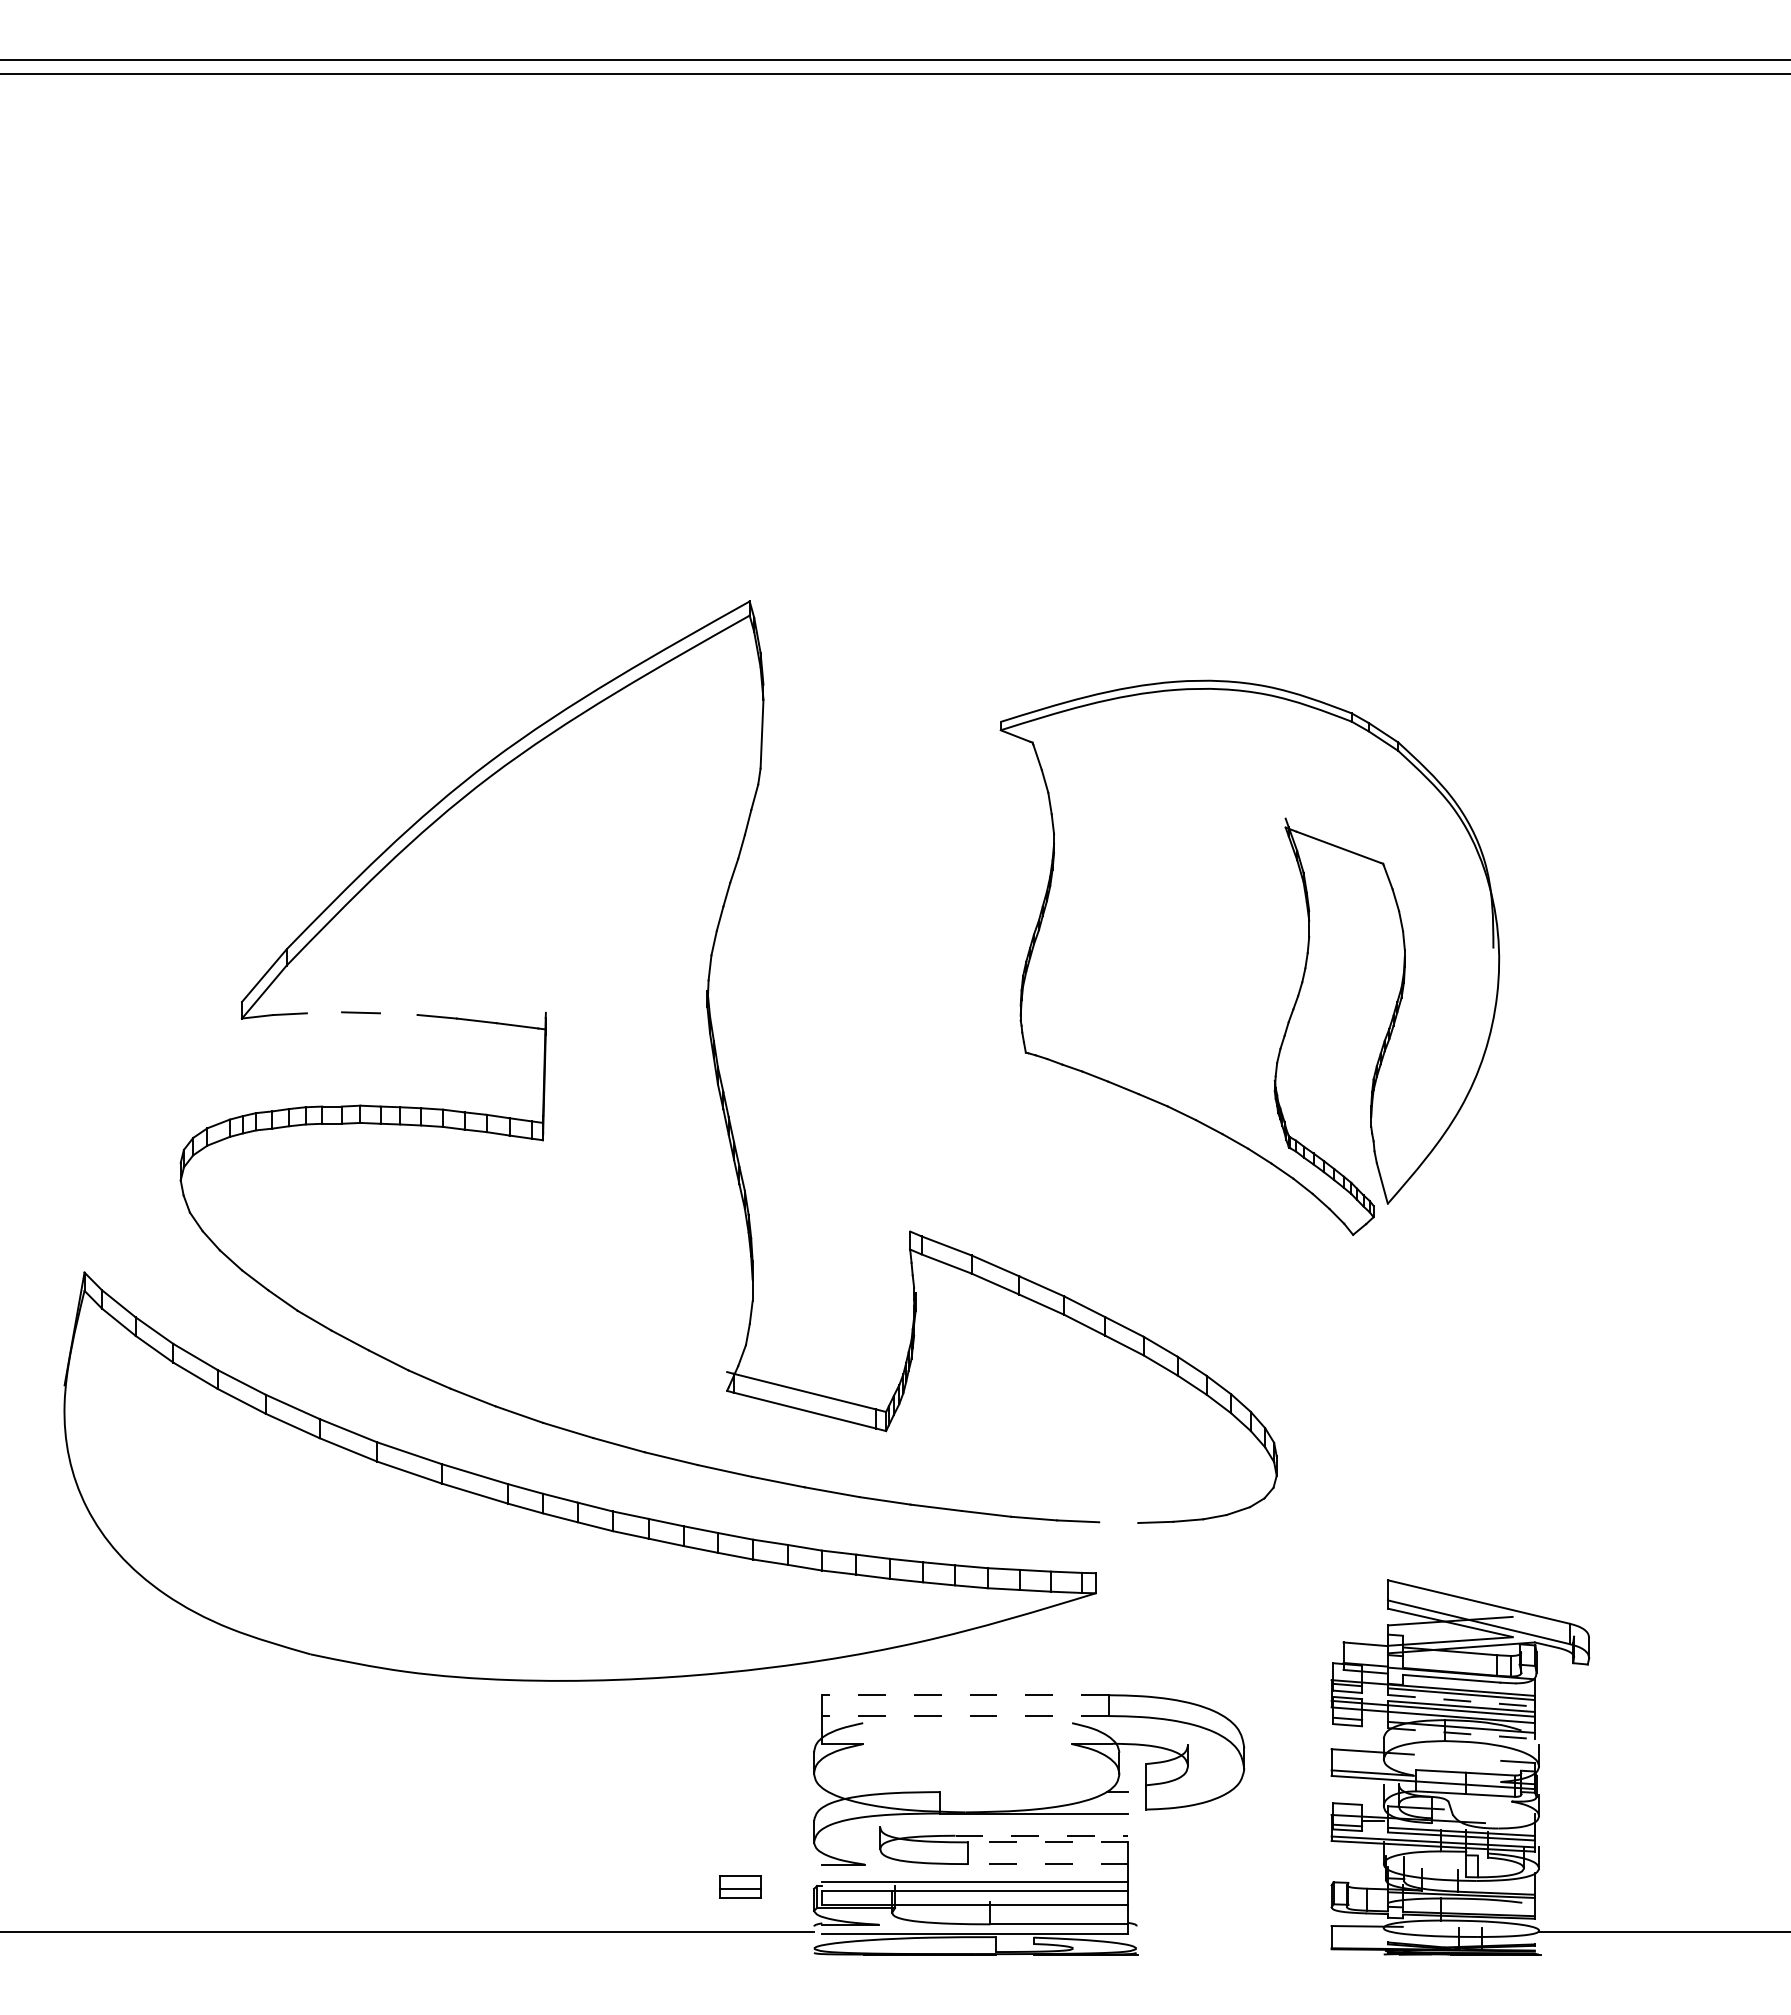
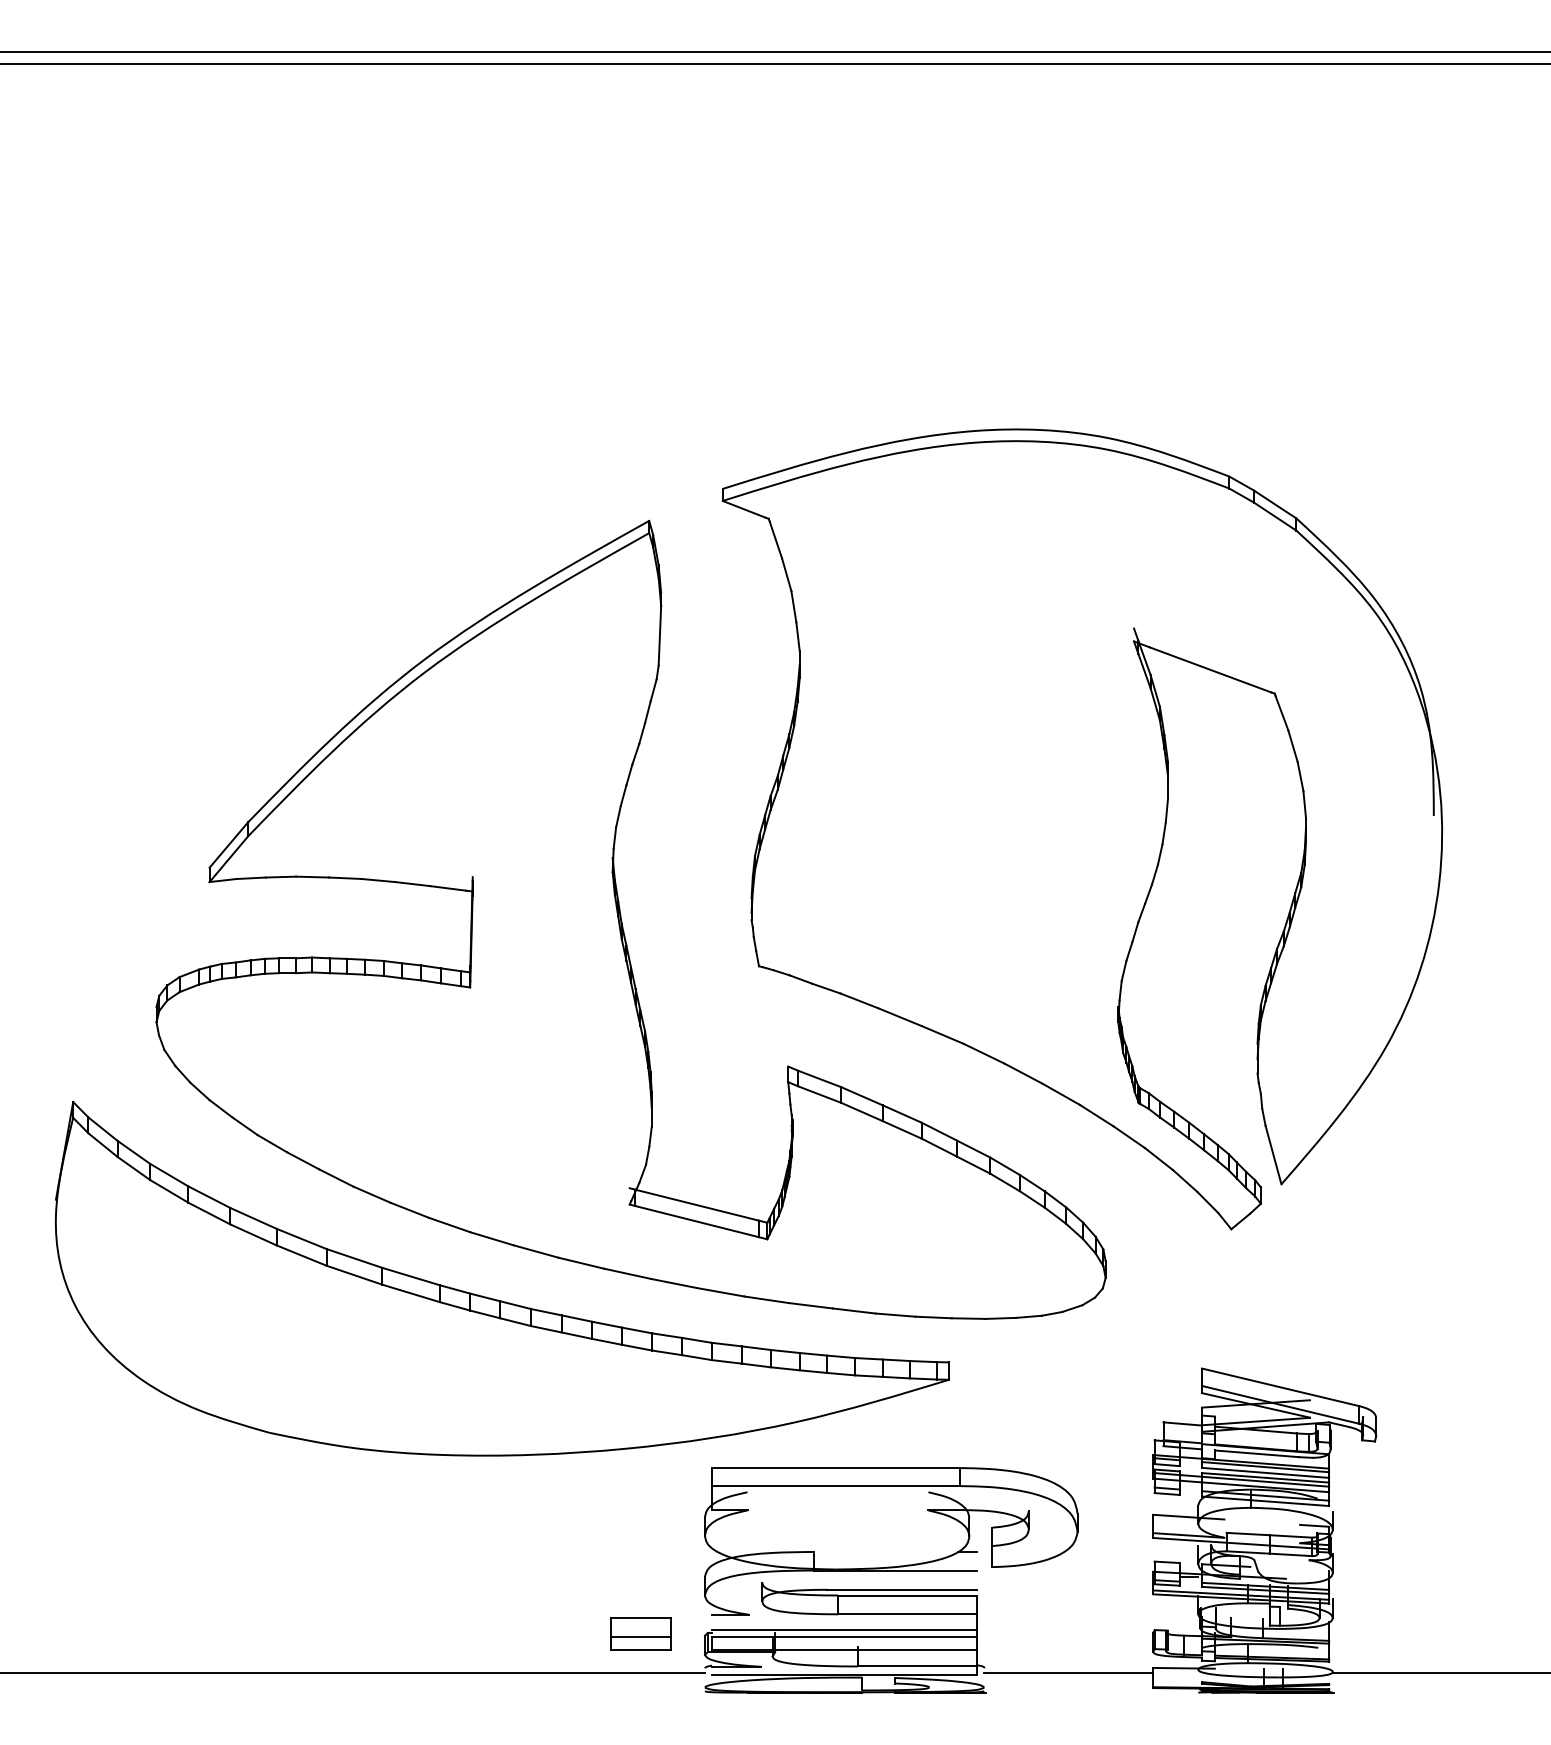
part: (1249, 957) -> (1082, 829), size x1.67
line: (324, 1012) -> (281, 876), added
line: (398, 1013) -> (345, 877), added
line: (1118, 1522) -> (968, 1318), added
line: (965, 1695) -> (836, 1468), dashed -> solid
line: (1461, 1700) -> (1265, 1472), dashed -> solid
line: (965, 1716) -> (836, 1486), dashed -> solid
line: (1461, 1733) -> (1265, 1501), dashed -> solid
line: (1042, 1835) -> (902, 1589), dashed -> solid
line: (1047, 1842) -> (907, 1595), dashed -> solid
line: (1047, 1864) -> (907, 1614), dashed -> solid
part: (740, 1886) -> (641, 1633), size x1.67
line: (1233, 1932) -> (1068, 1673), added

